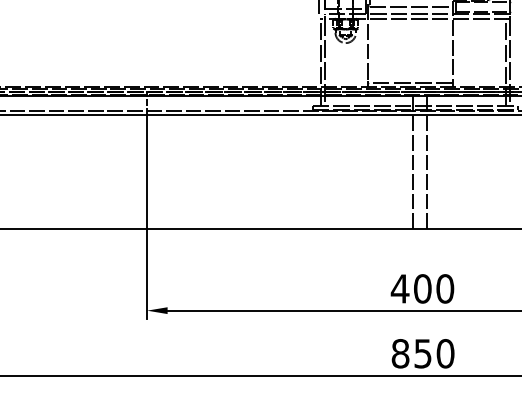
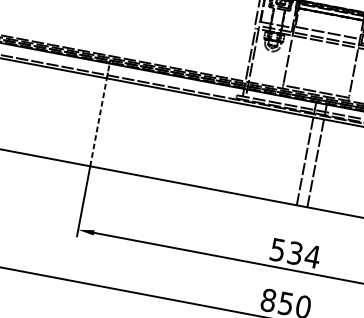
line: (147, 172) -> (98, 122), solid -> dashed
text: (422, 288) -> (295, 253), 400 -> 534

